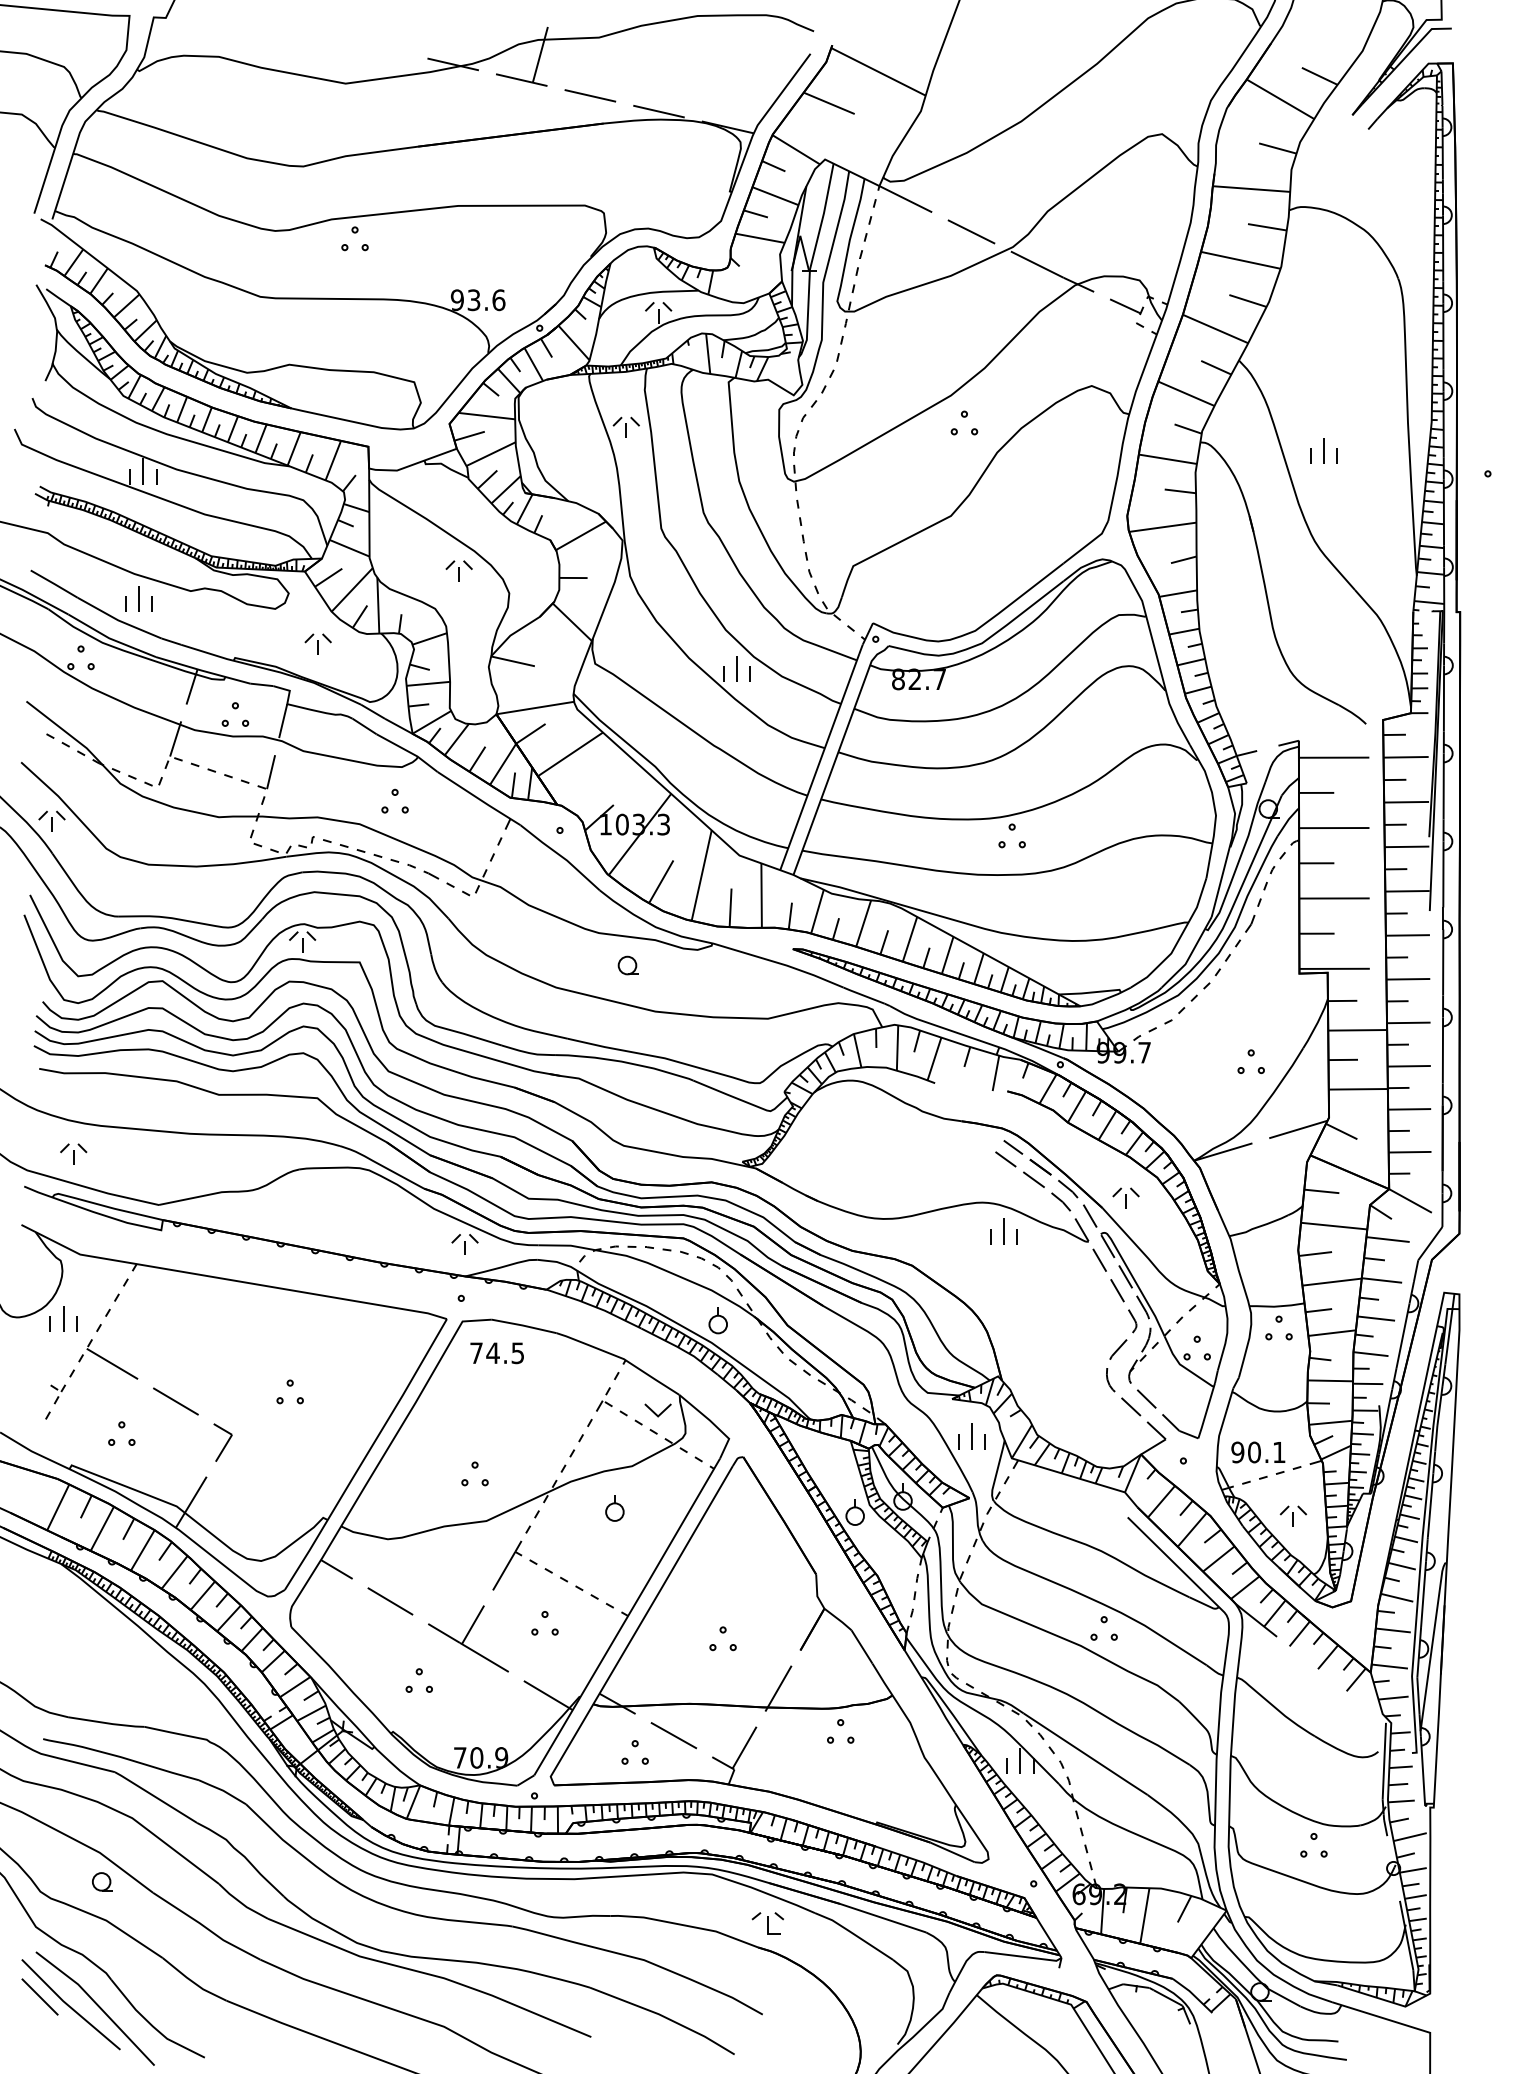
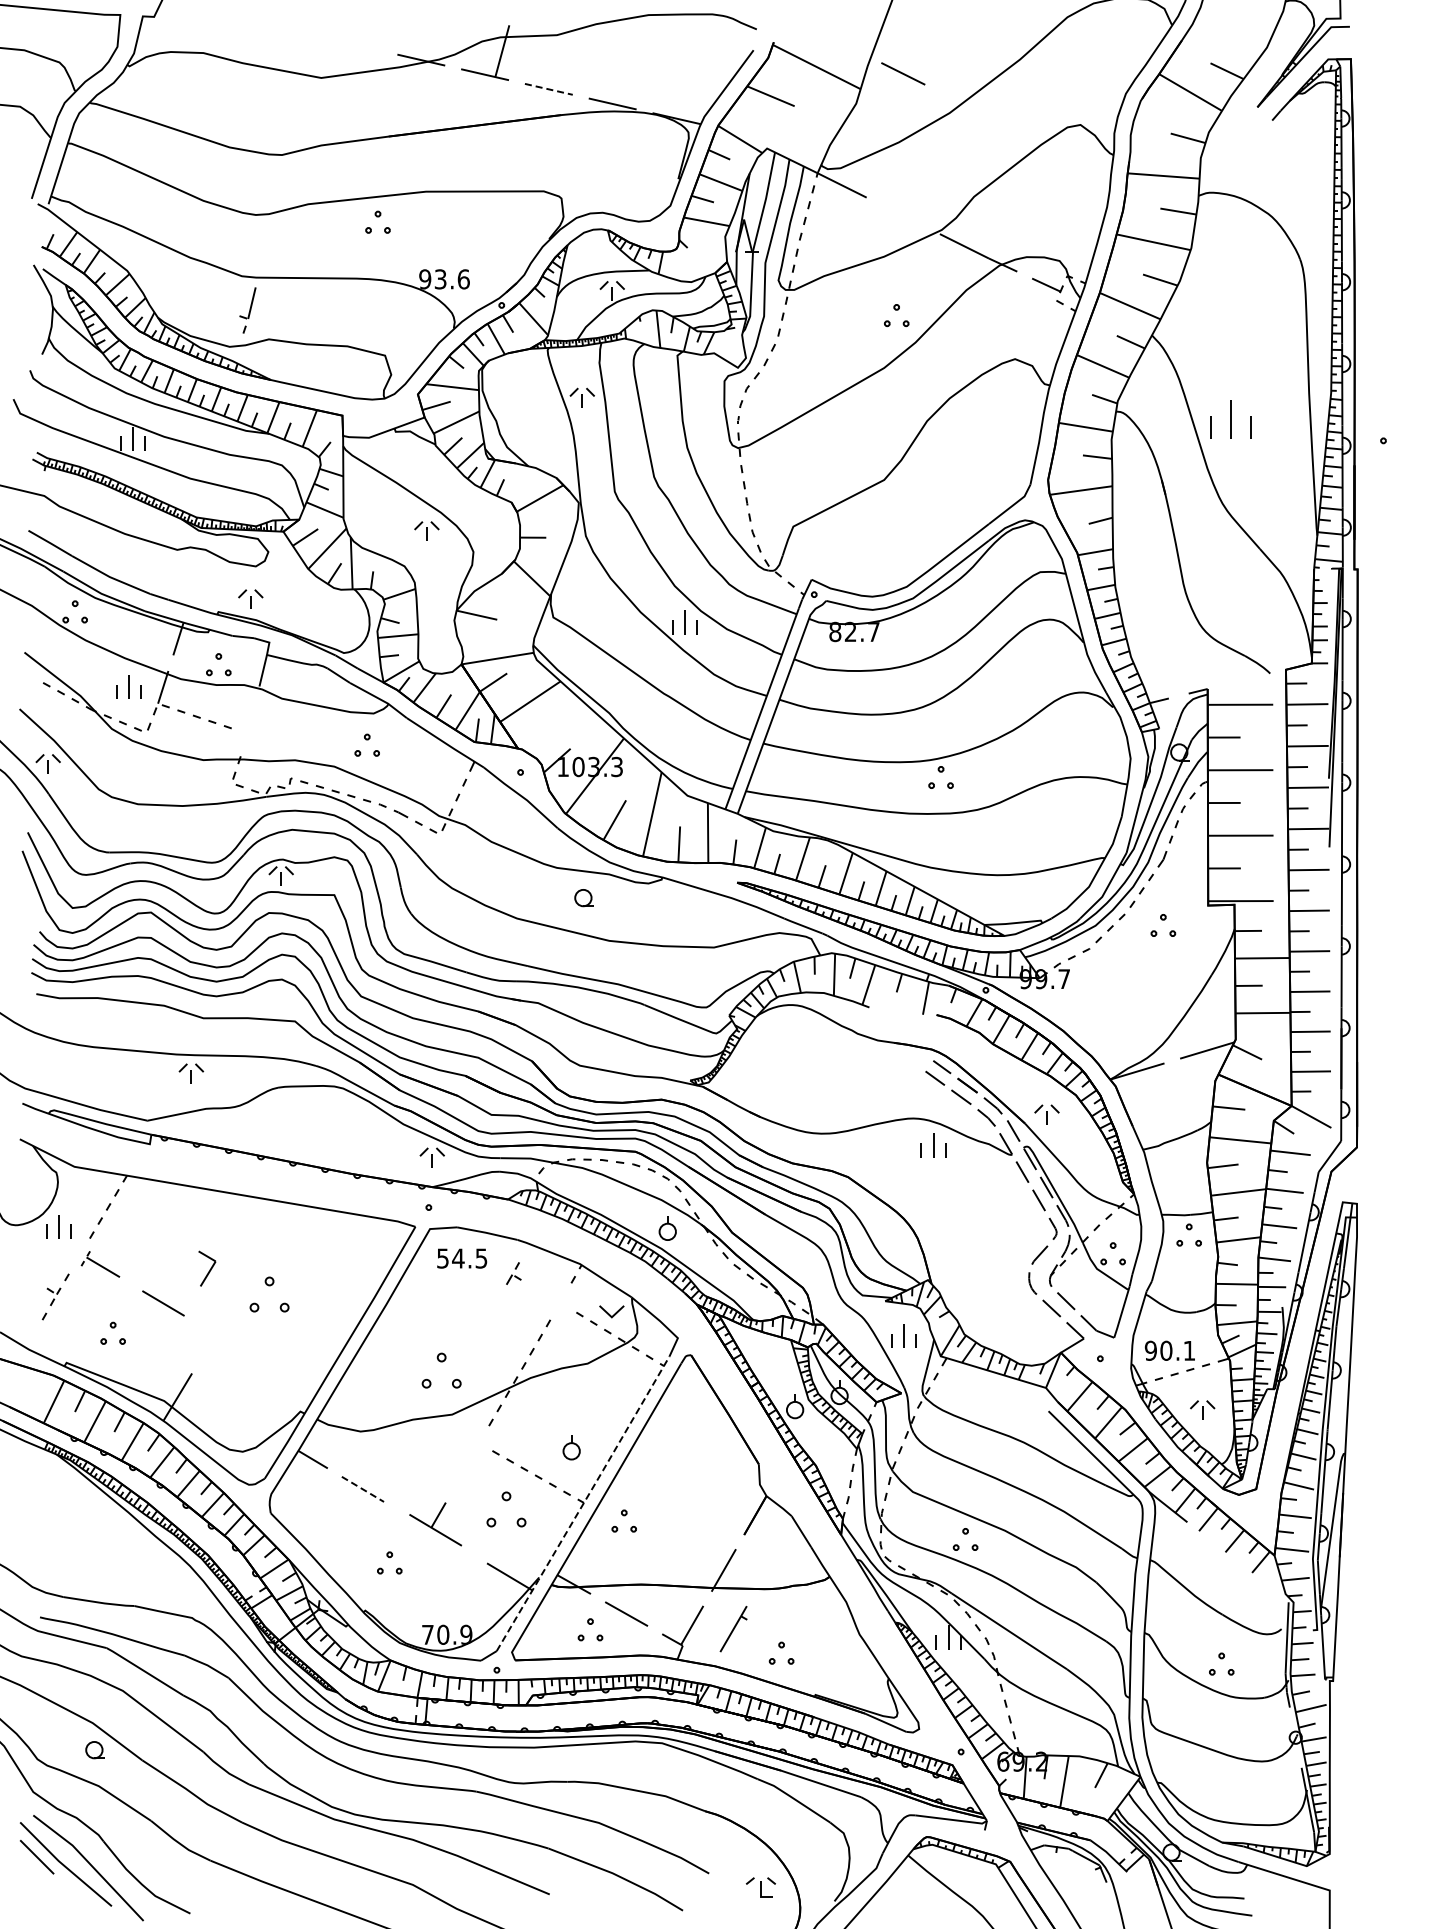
line: (589, 96) -> (548, 89), solid -> dashed
line: (971, 231) -> (903, 73), moved
part: (354, 237) -> (377, 221), moved
part: (964, 422) -> (896, 315), moved
part: (1323, 450) -> (1230, 419), size x1.6
part: (138, 598) -> (128, 686), moved
part: (317, 643) -> (250, 598), moved
part: (266, 779) -> (247, 310), moved
part: (1251, 1061) -> (1163, 925), moved
part: (73, 1154) -> (191, 1073), moved
text: (475, 1353) -> (442, 1258), 74.5 -> 54.5
part: (108, 1359) -> (100, 1264), size x0.7
part: (289, 1391) -> (269, 1294), size x1.6
part: (603, 1399) -> (513, 1273), moved
part: (223, 1442) -> (207, 1268), moved
part: (474, 1473) -> (441, 1370), size x1.6
part: (614, 1508) -> (571, 1447), moved
part: (507, 1566) -> (733, 1629), moved
line: (389, 1601) -> (362, 1489), solid -> dashed
line: (627, 1616) -> (583, 1503), solid -> dashed
part: (544, 1623) -> (506, 1509), size x1.6
part: (1104, 1628) -> (965, 1539), moved
part: (722, 1638) -> (623, 1520), moved
part: (468, 1639) -> (435, 1524), size x0.7
part: (840, 1730) -> (781, 1652), moved
part: (1313, 1844) -> (1221, 1663), moved
part: (767, 1923) -> (760, 1887), moved

